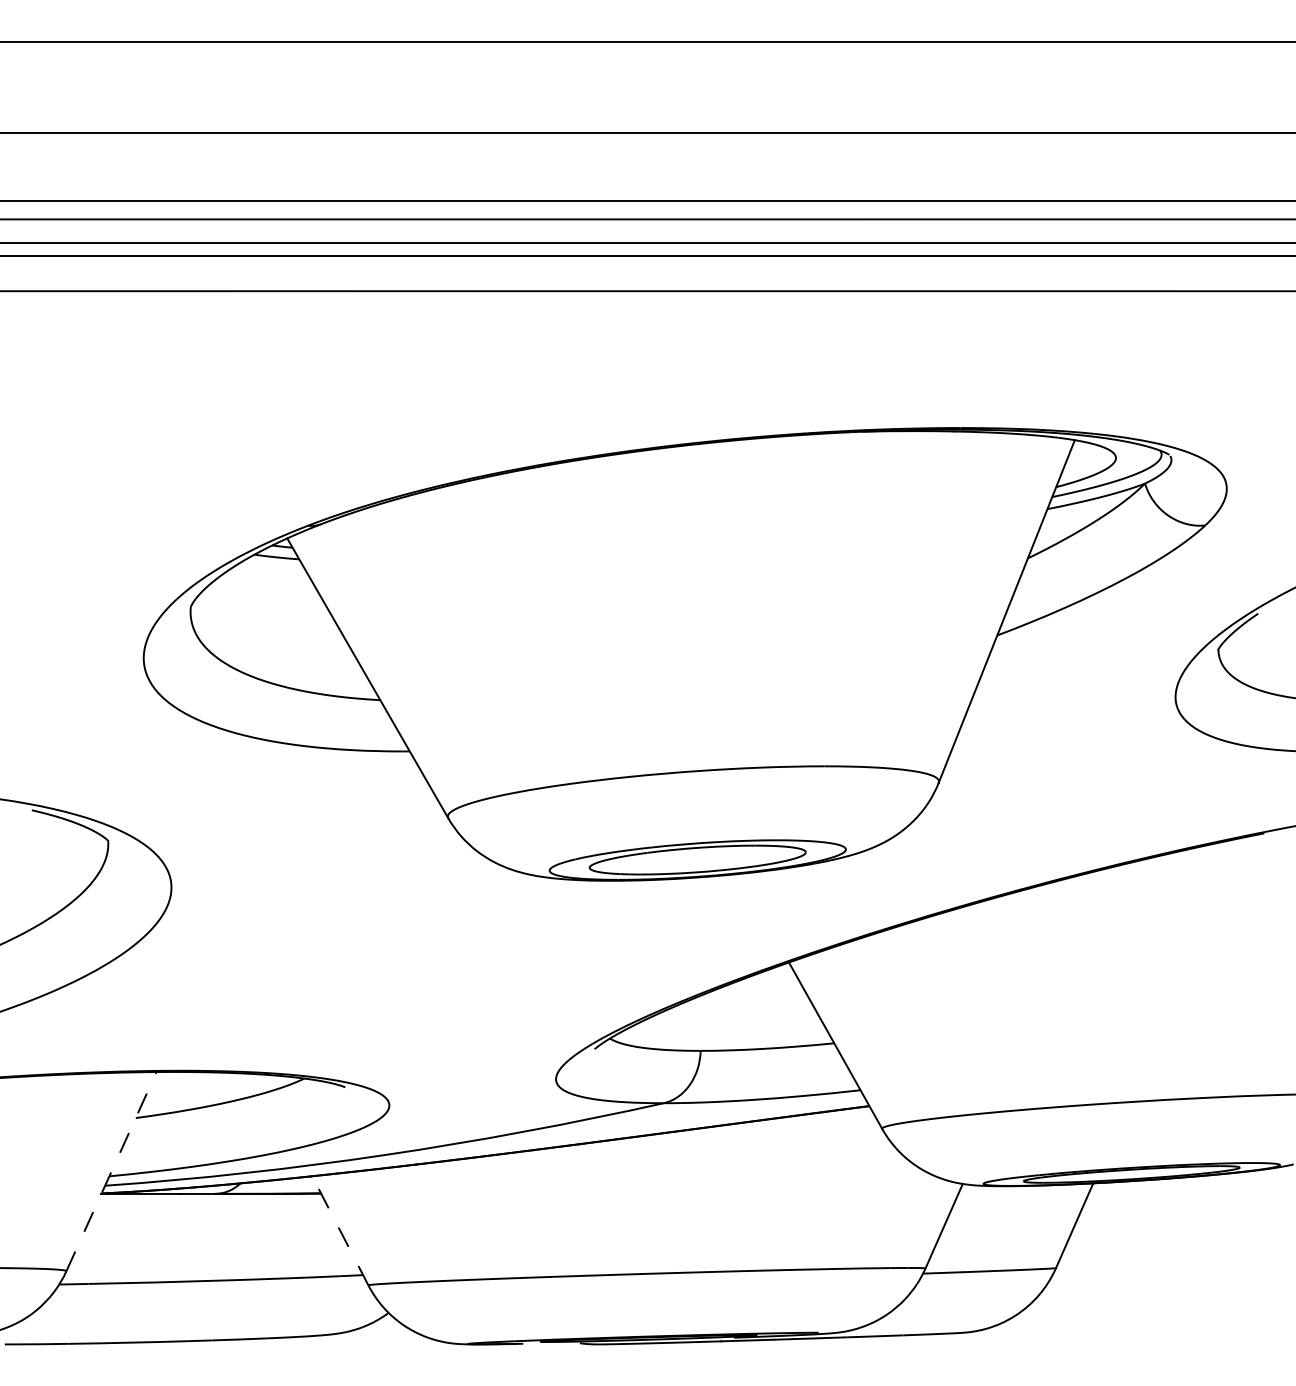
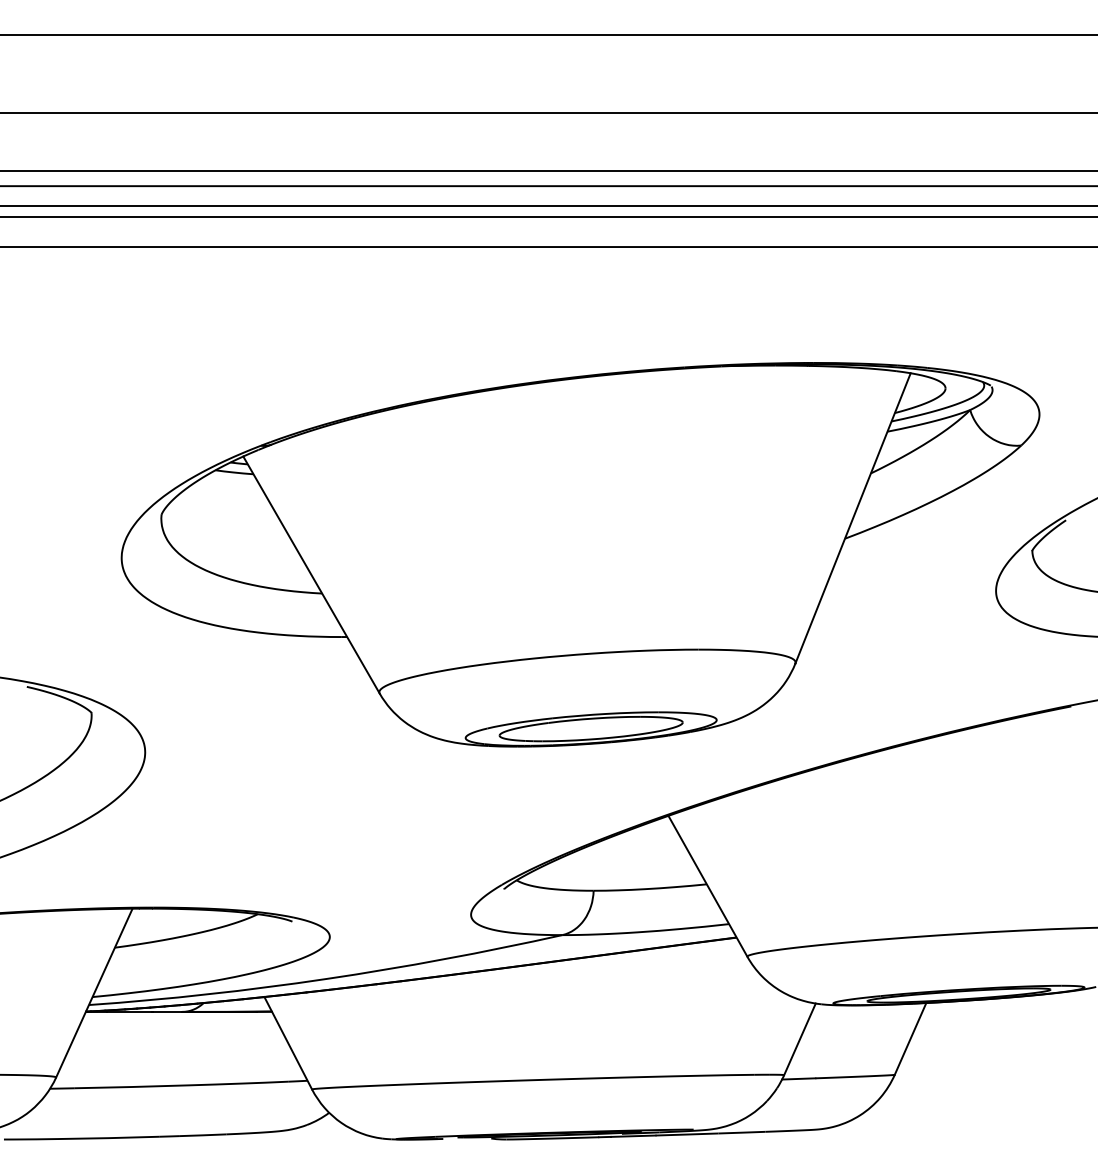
line: (111, 1171) -> (94, 992), dashed -> solid
line: (340, 1230) -> (288, 1042), dashed -> solid

